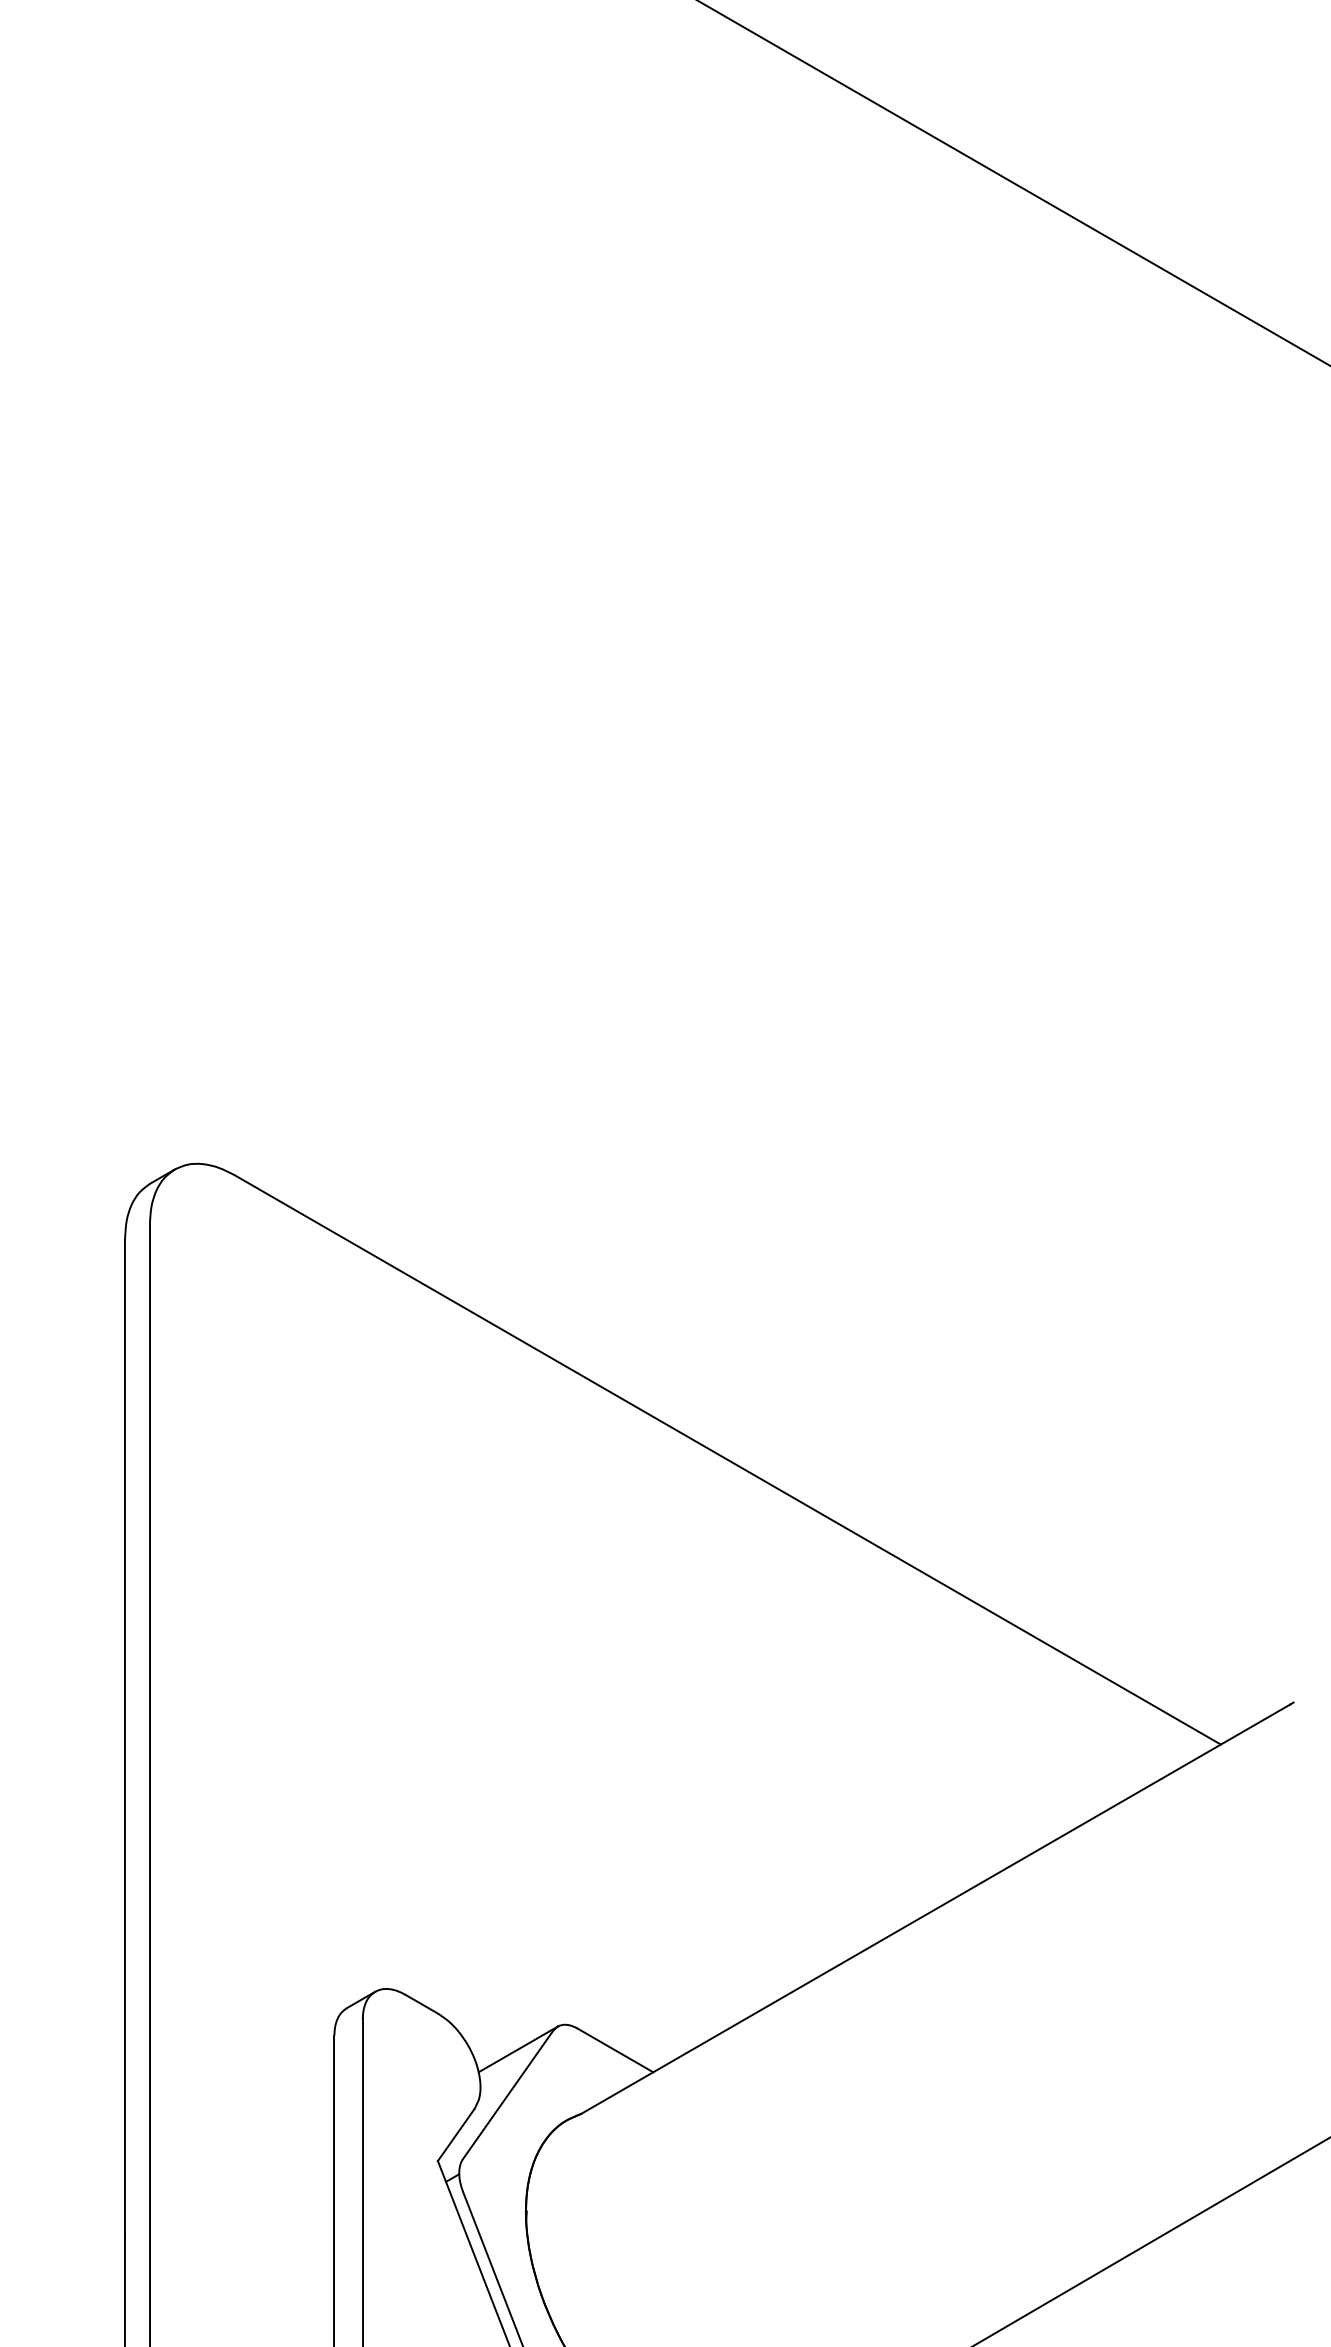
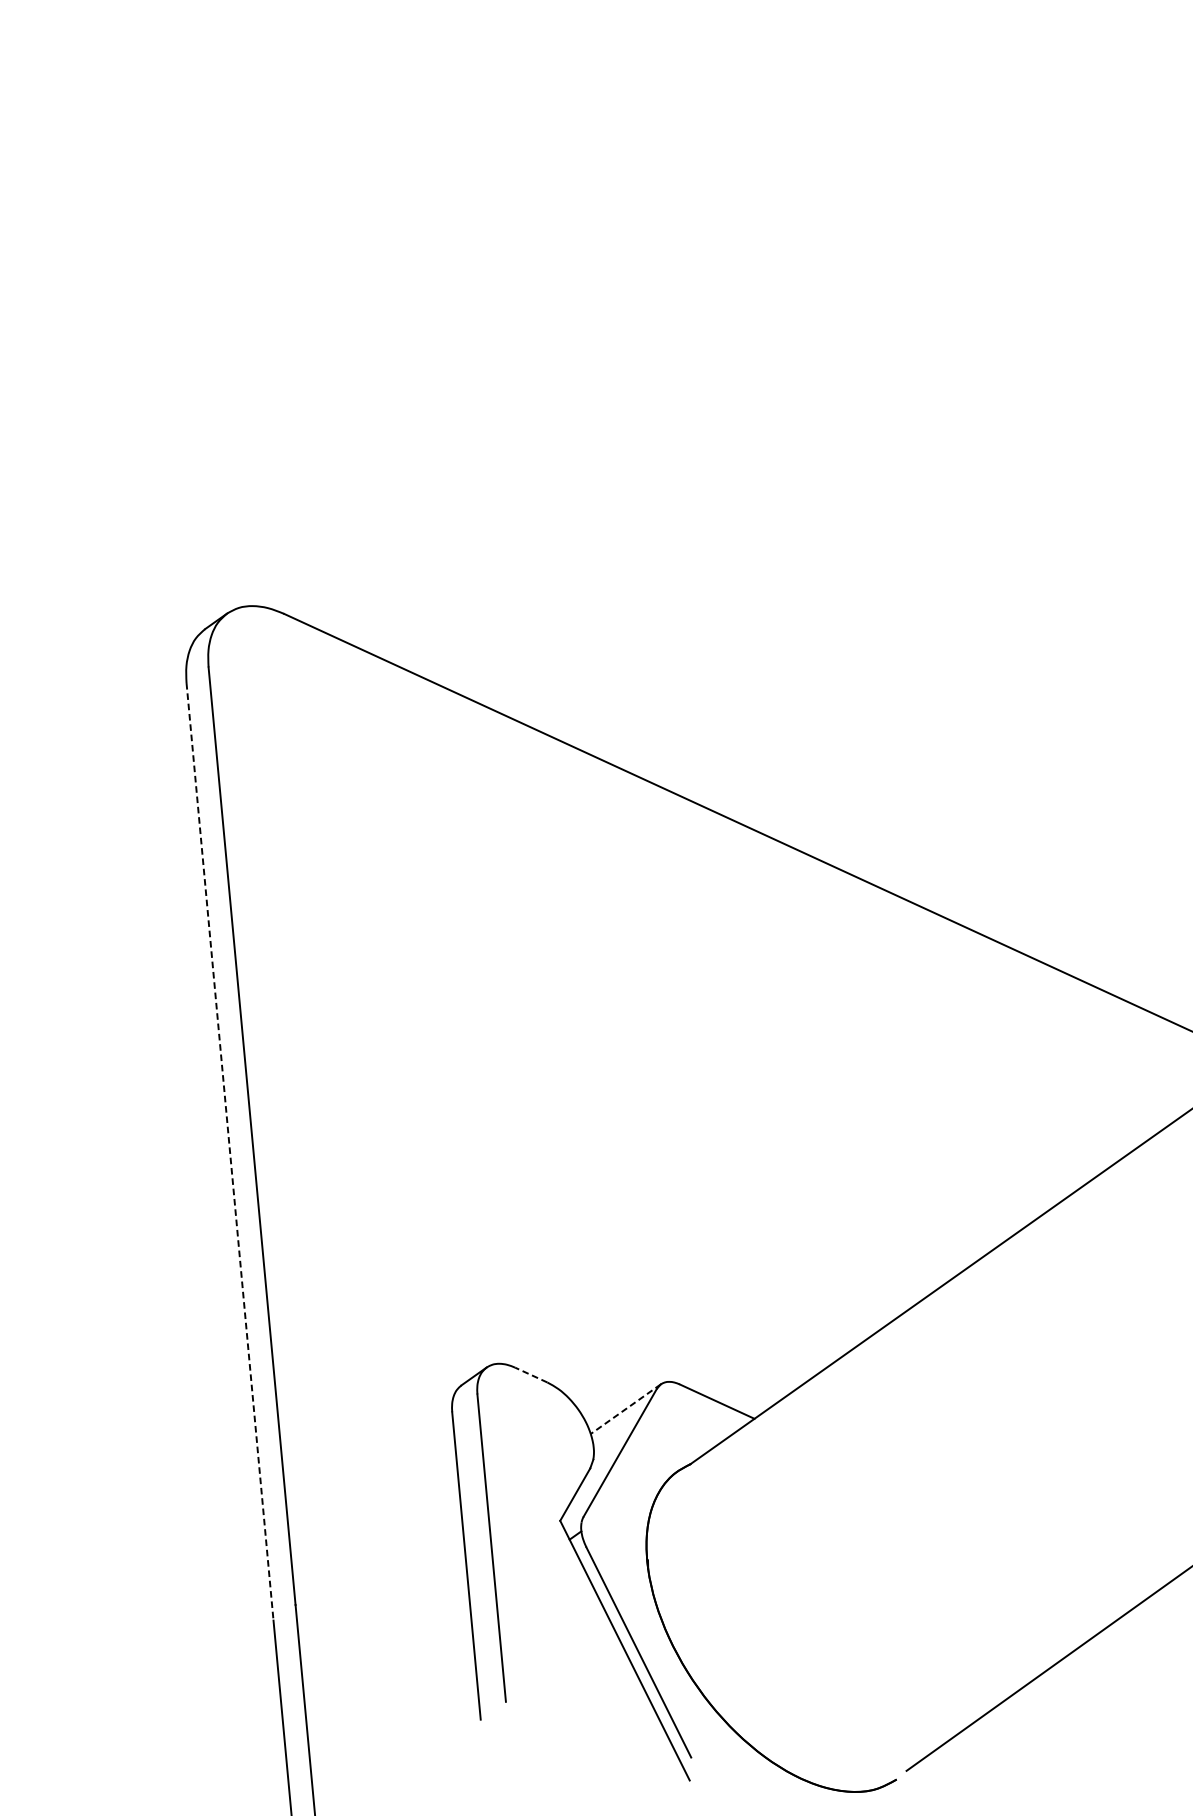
line: (125, 1738) -> (230, 1151), solid -> dashed
line: (421, 2004) -> (531, 1375), solid -> dashed
line: (518, 2049) -> (626, 1409), solid -> dashed

